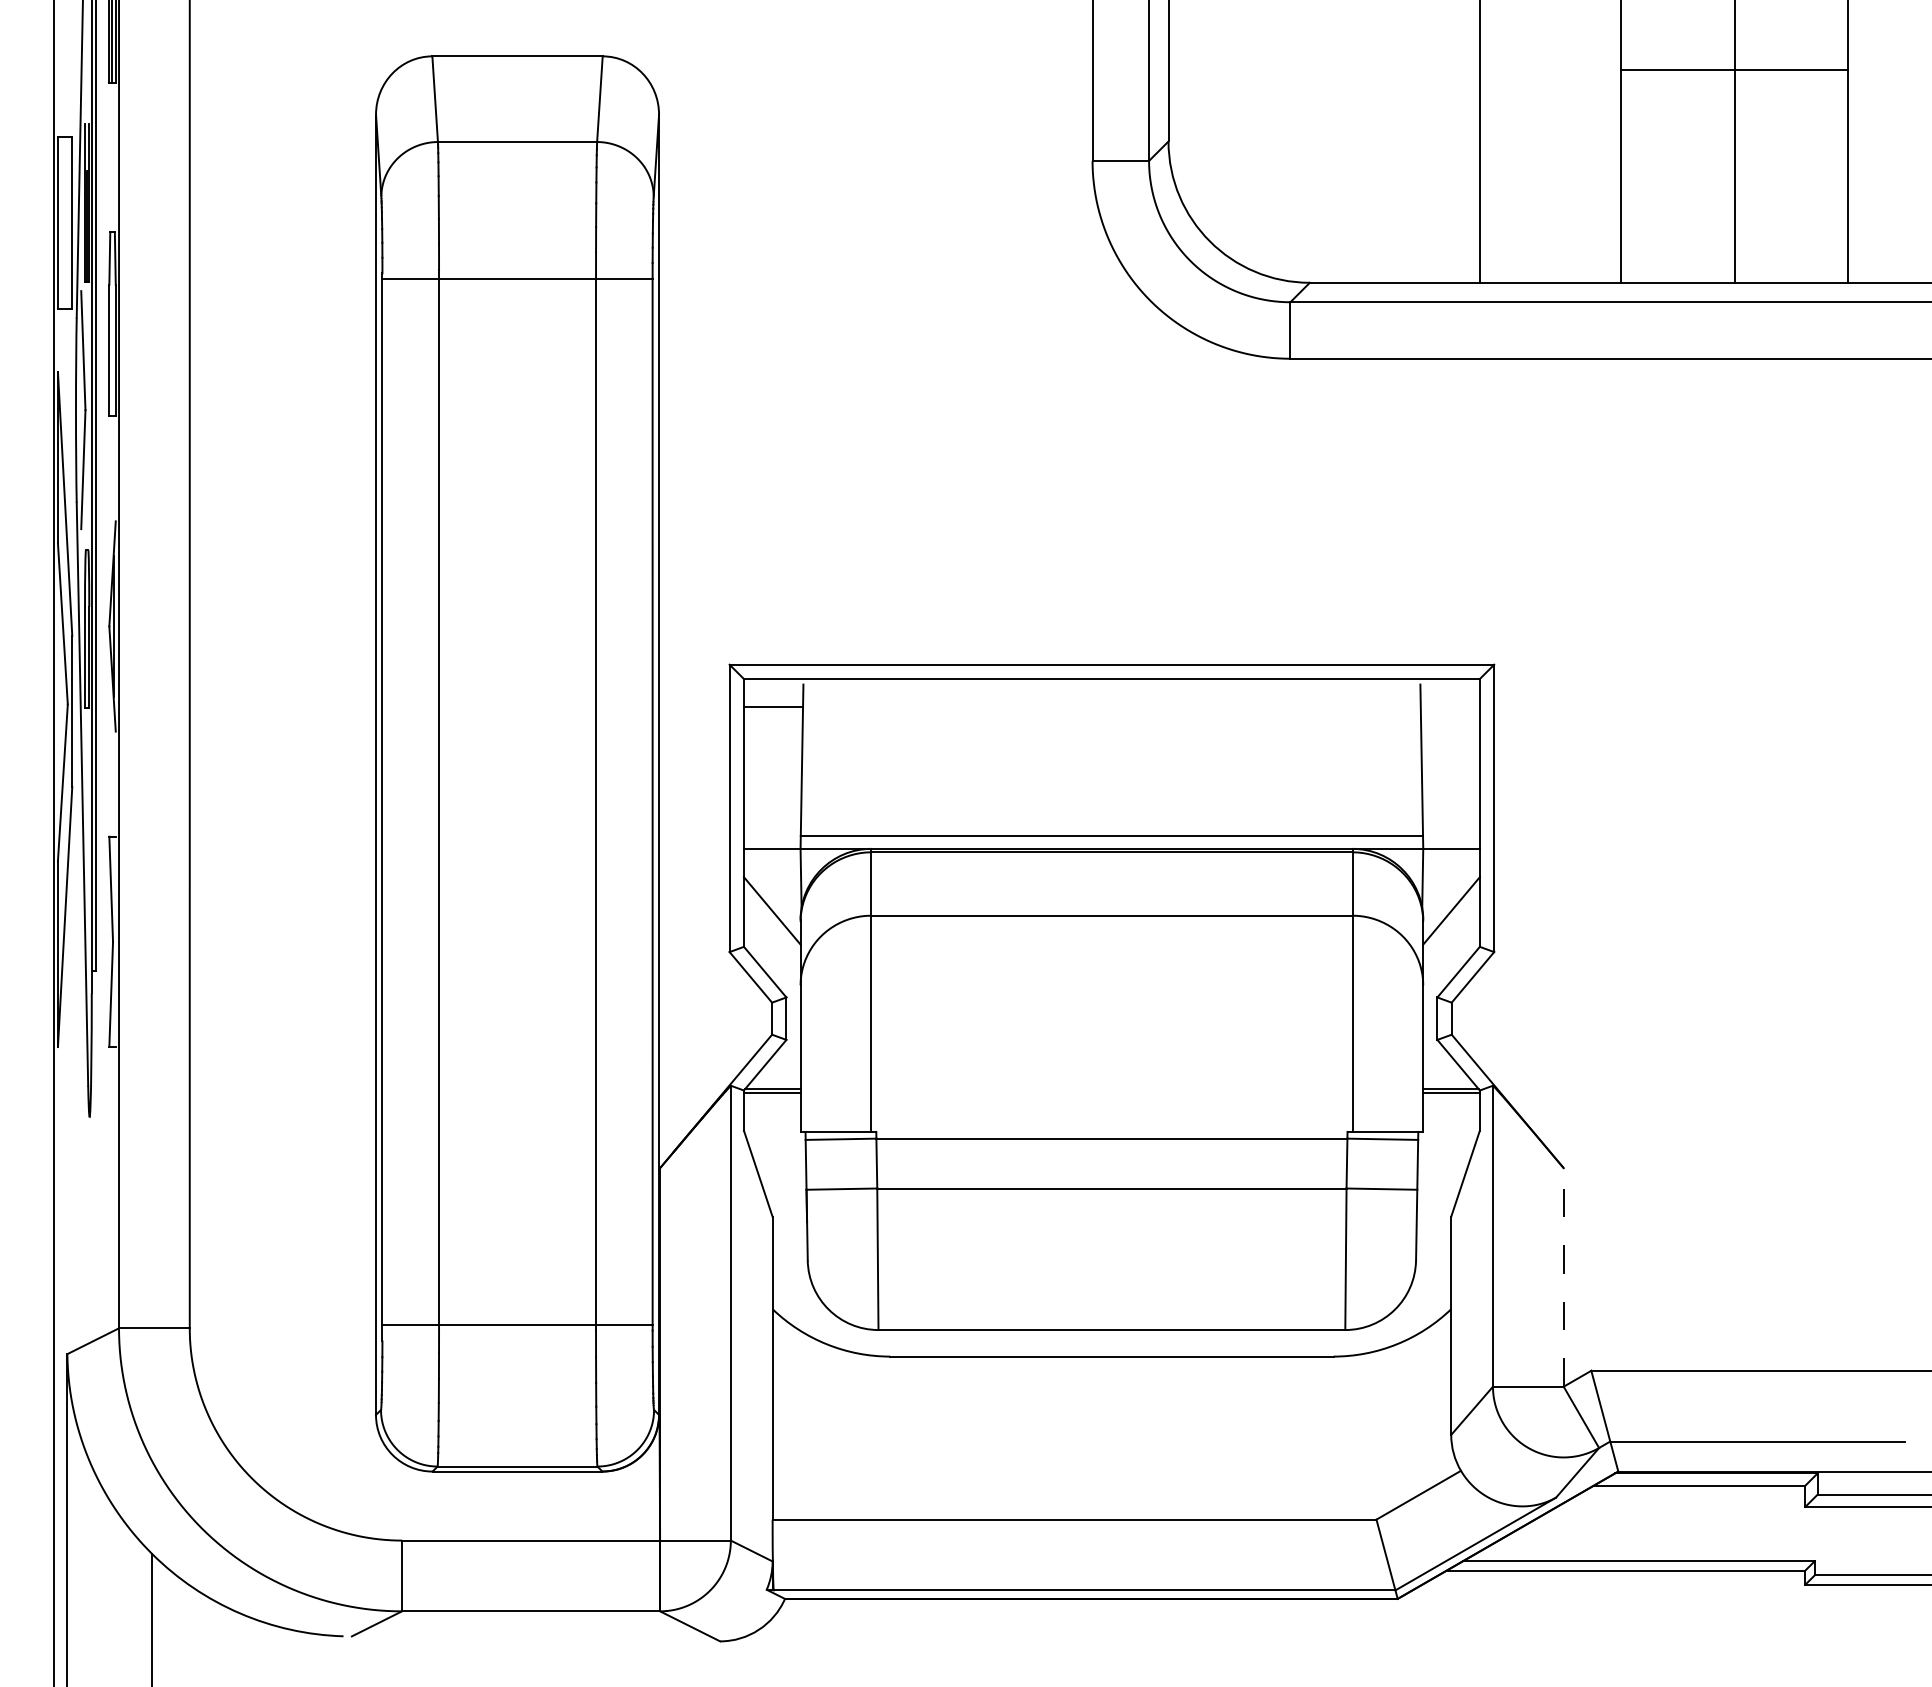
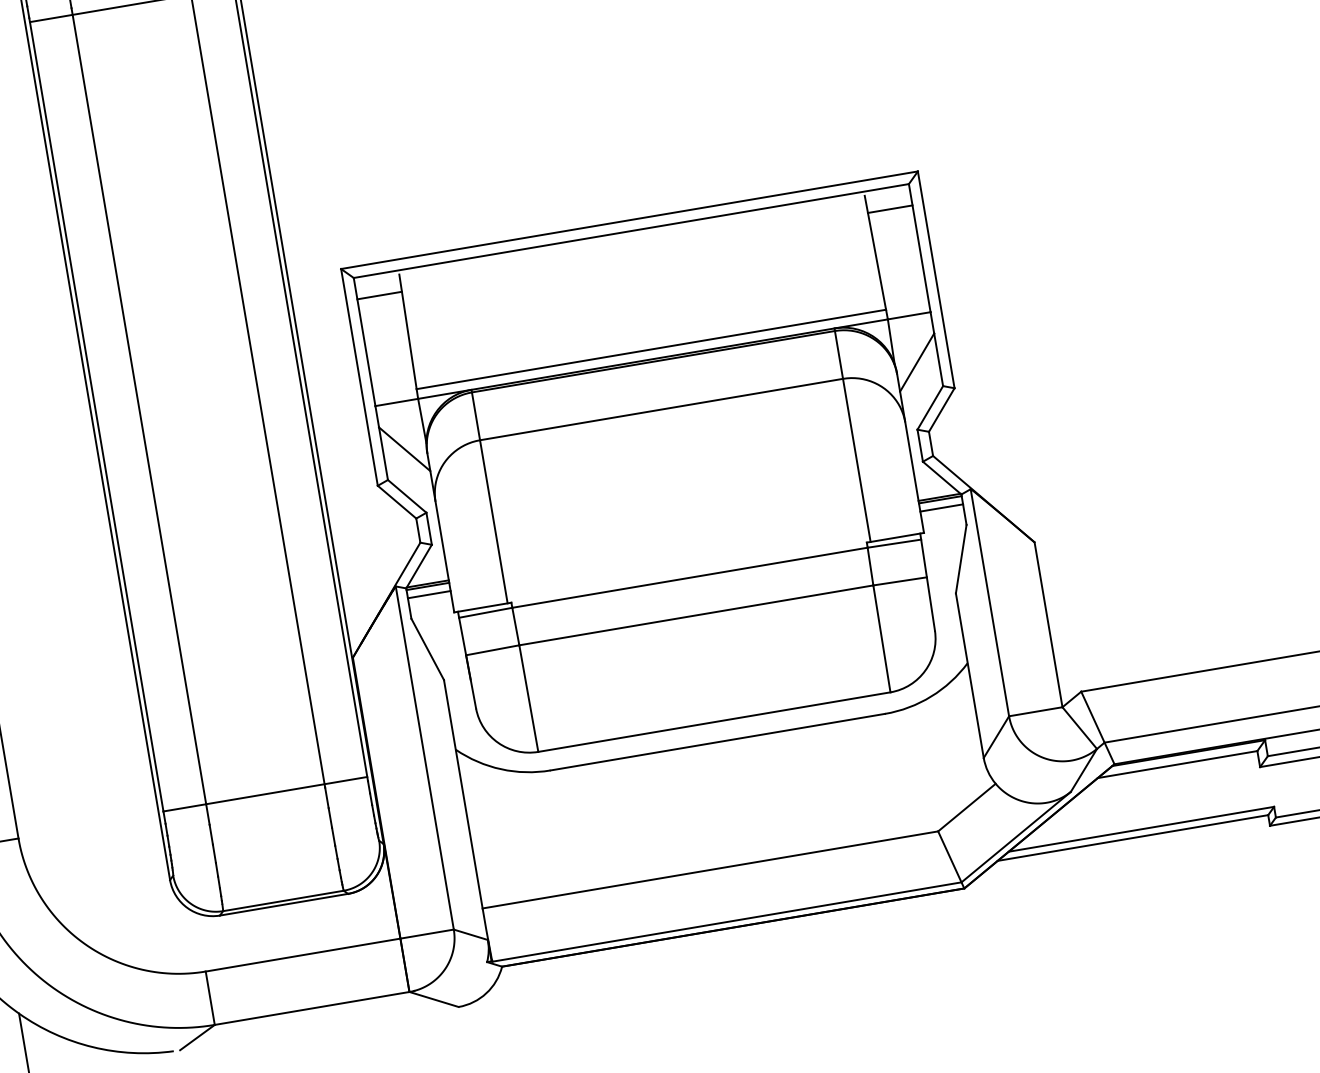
line: (1449, 707) -> (889, 209), added
line: (771, 1103) -> (428, 594), added
line: (1451, 1103) -> (941, 507), added
line: (1563, 1276) -> (1048, 624), dashed -> solid

